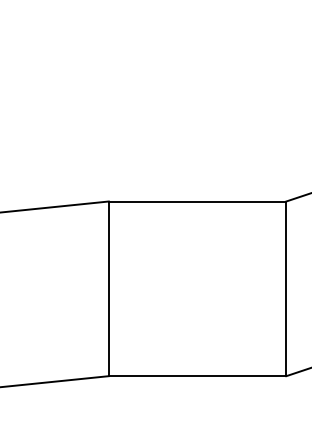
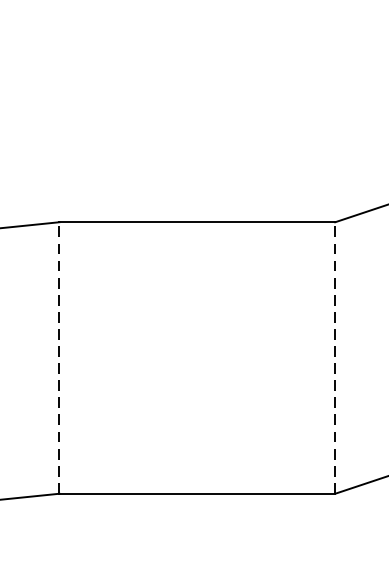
line: (108, 288) -> (58, 357), solid -> dashed
line: (286, 288) -> (335, 357), solid -> dashed

